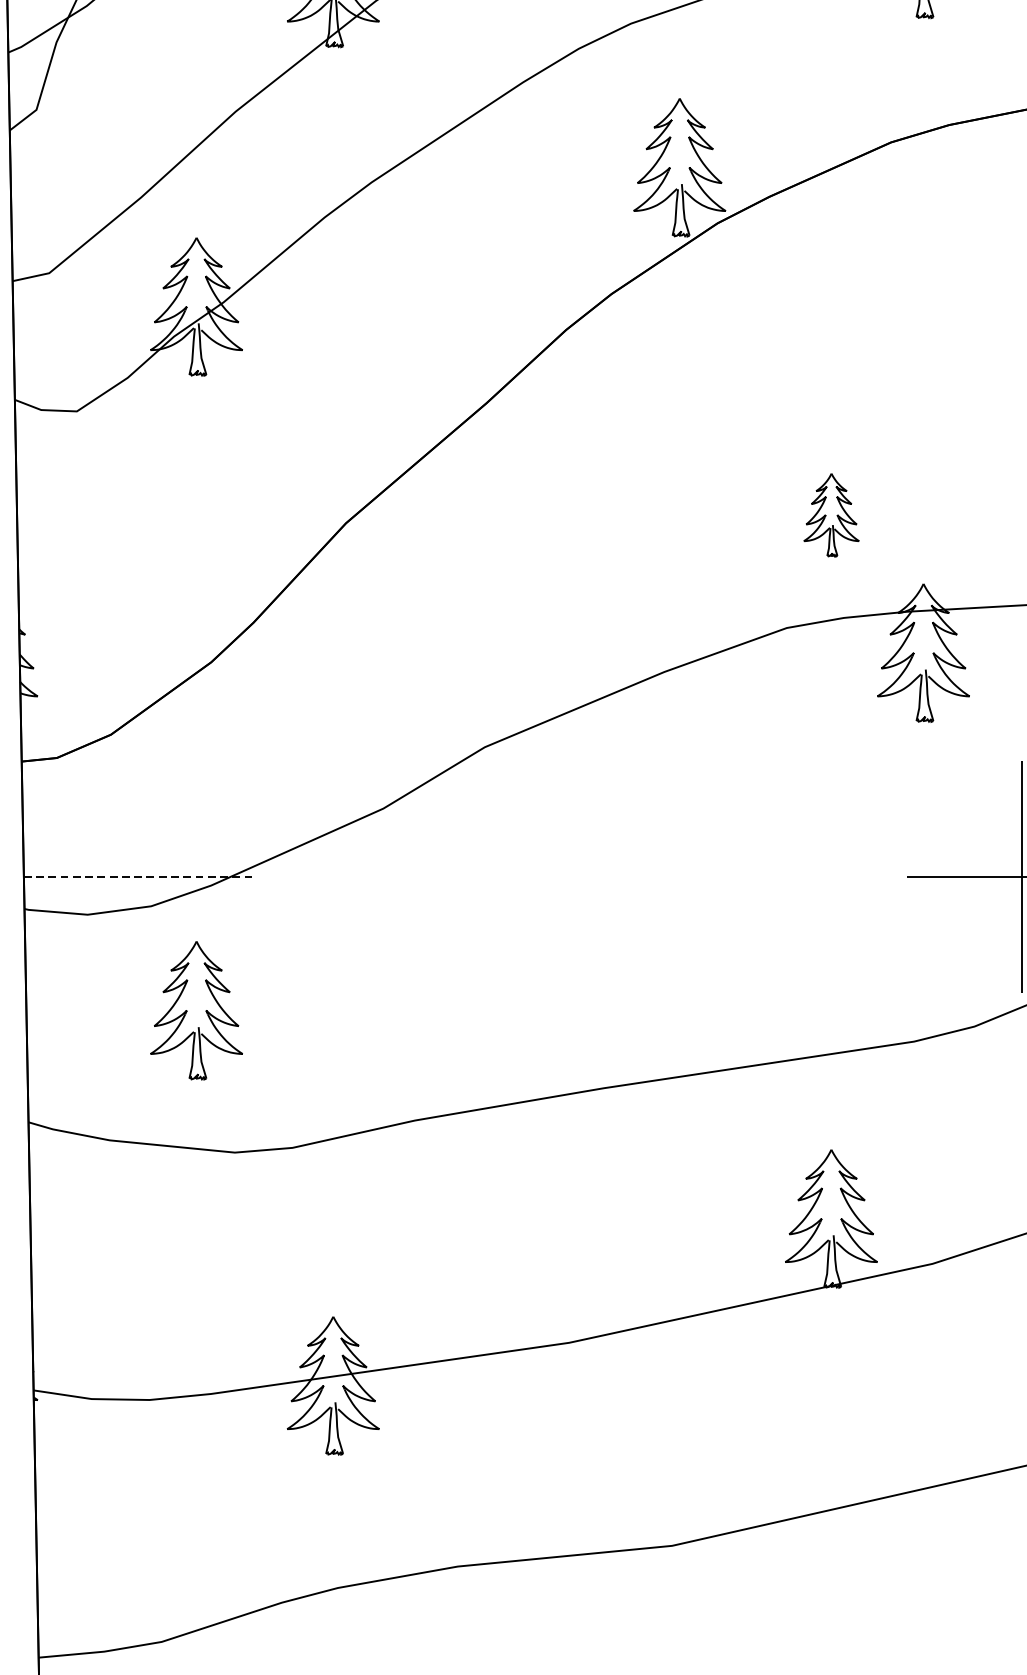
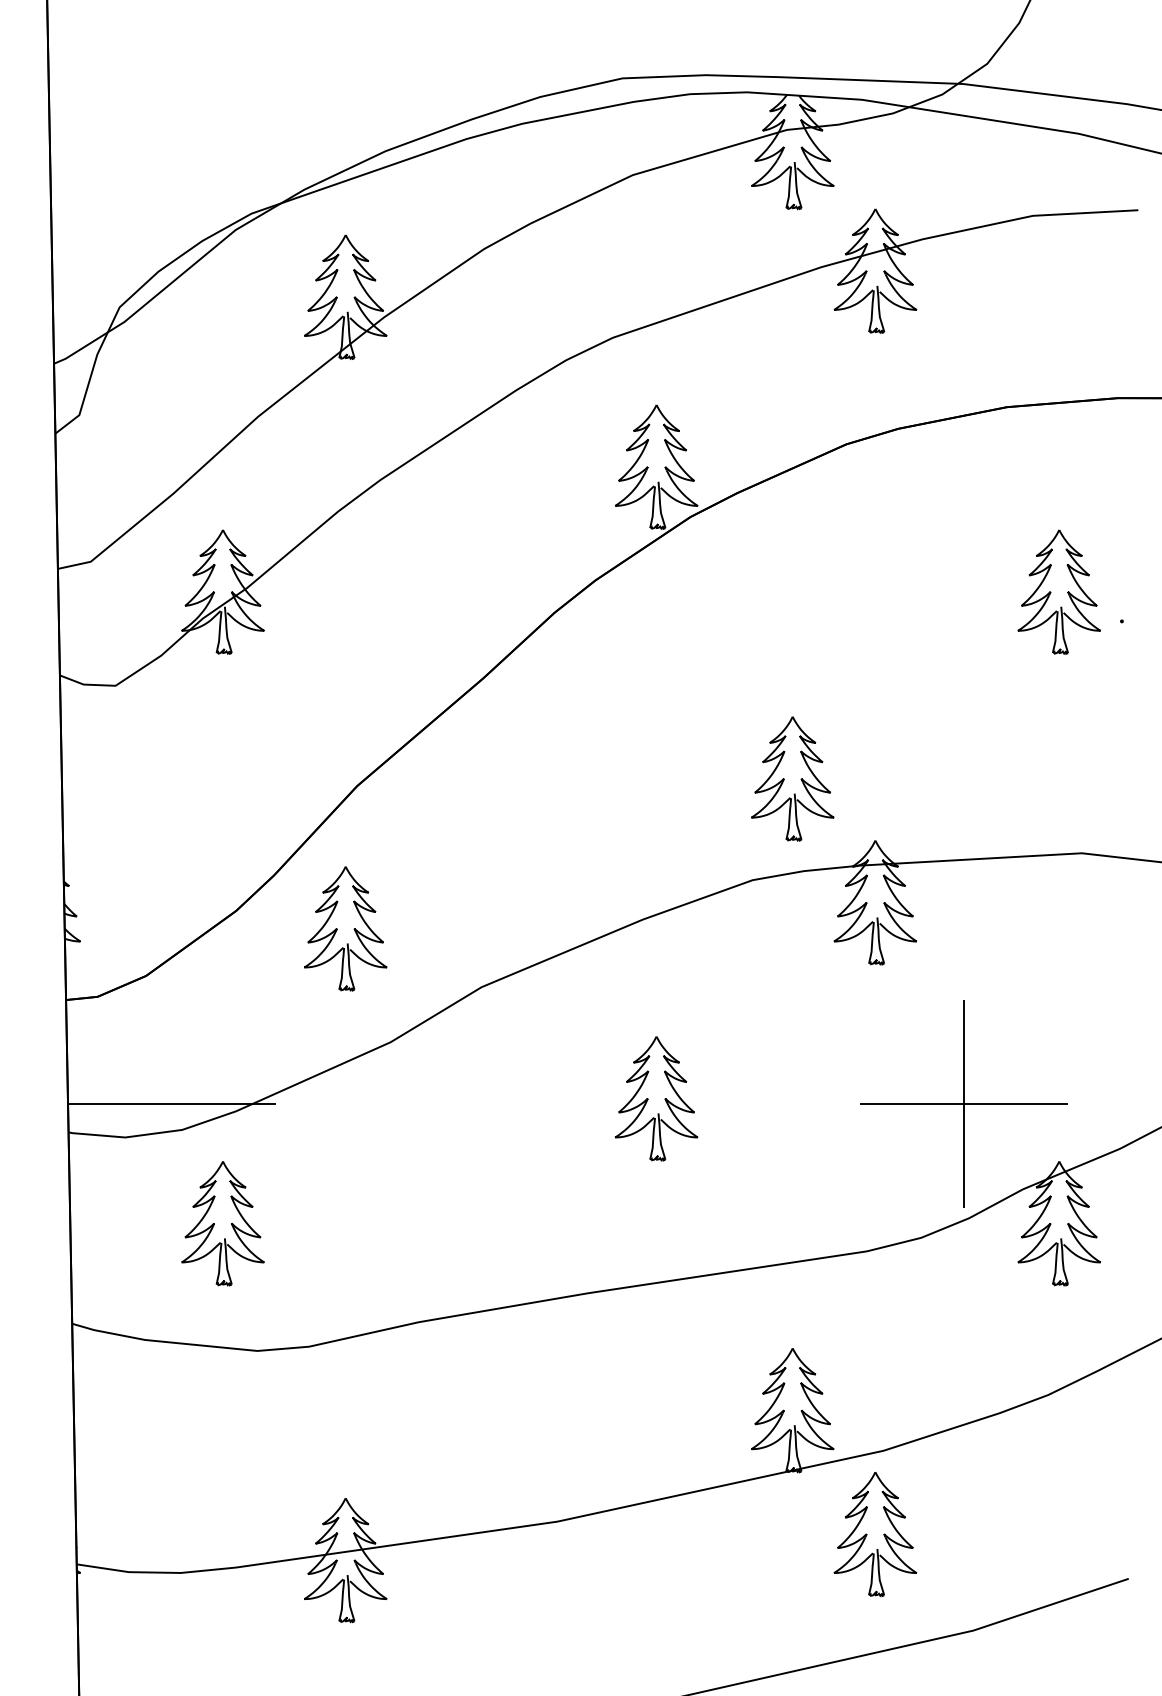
part: (831, 514) -> (792, 778), size x1.67
part: (333, 681) -> (345, 928), added
part: (679, 871) -> (656, 1098), added
line: (139, 876) -> (171, 1103), dashed -> solid
part: (923, 1357) -> (875, 1534), added

